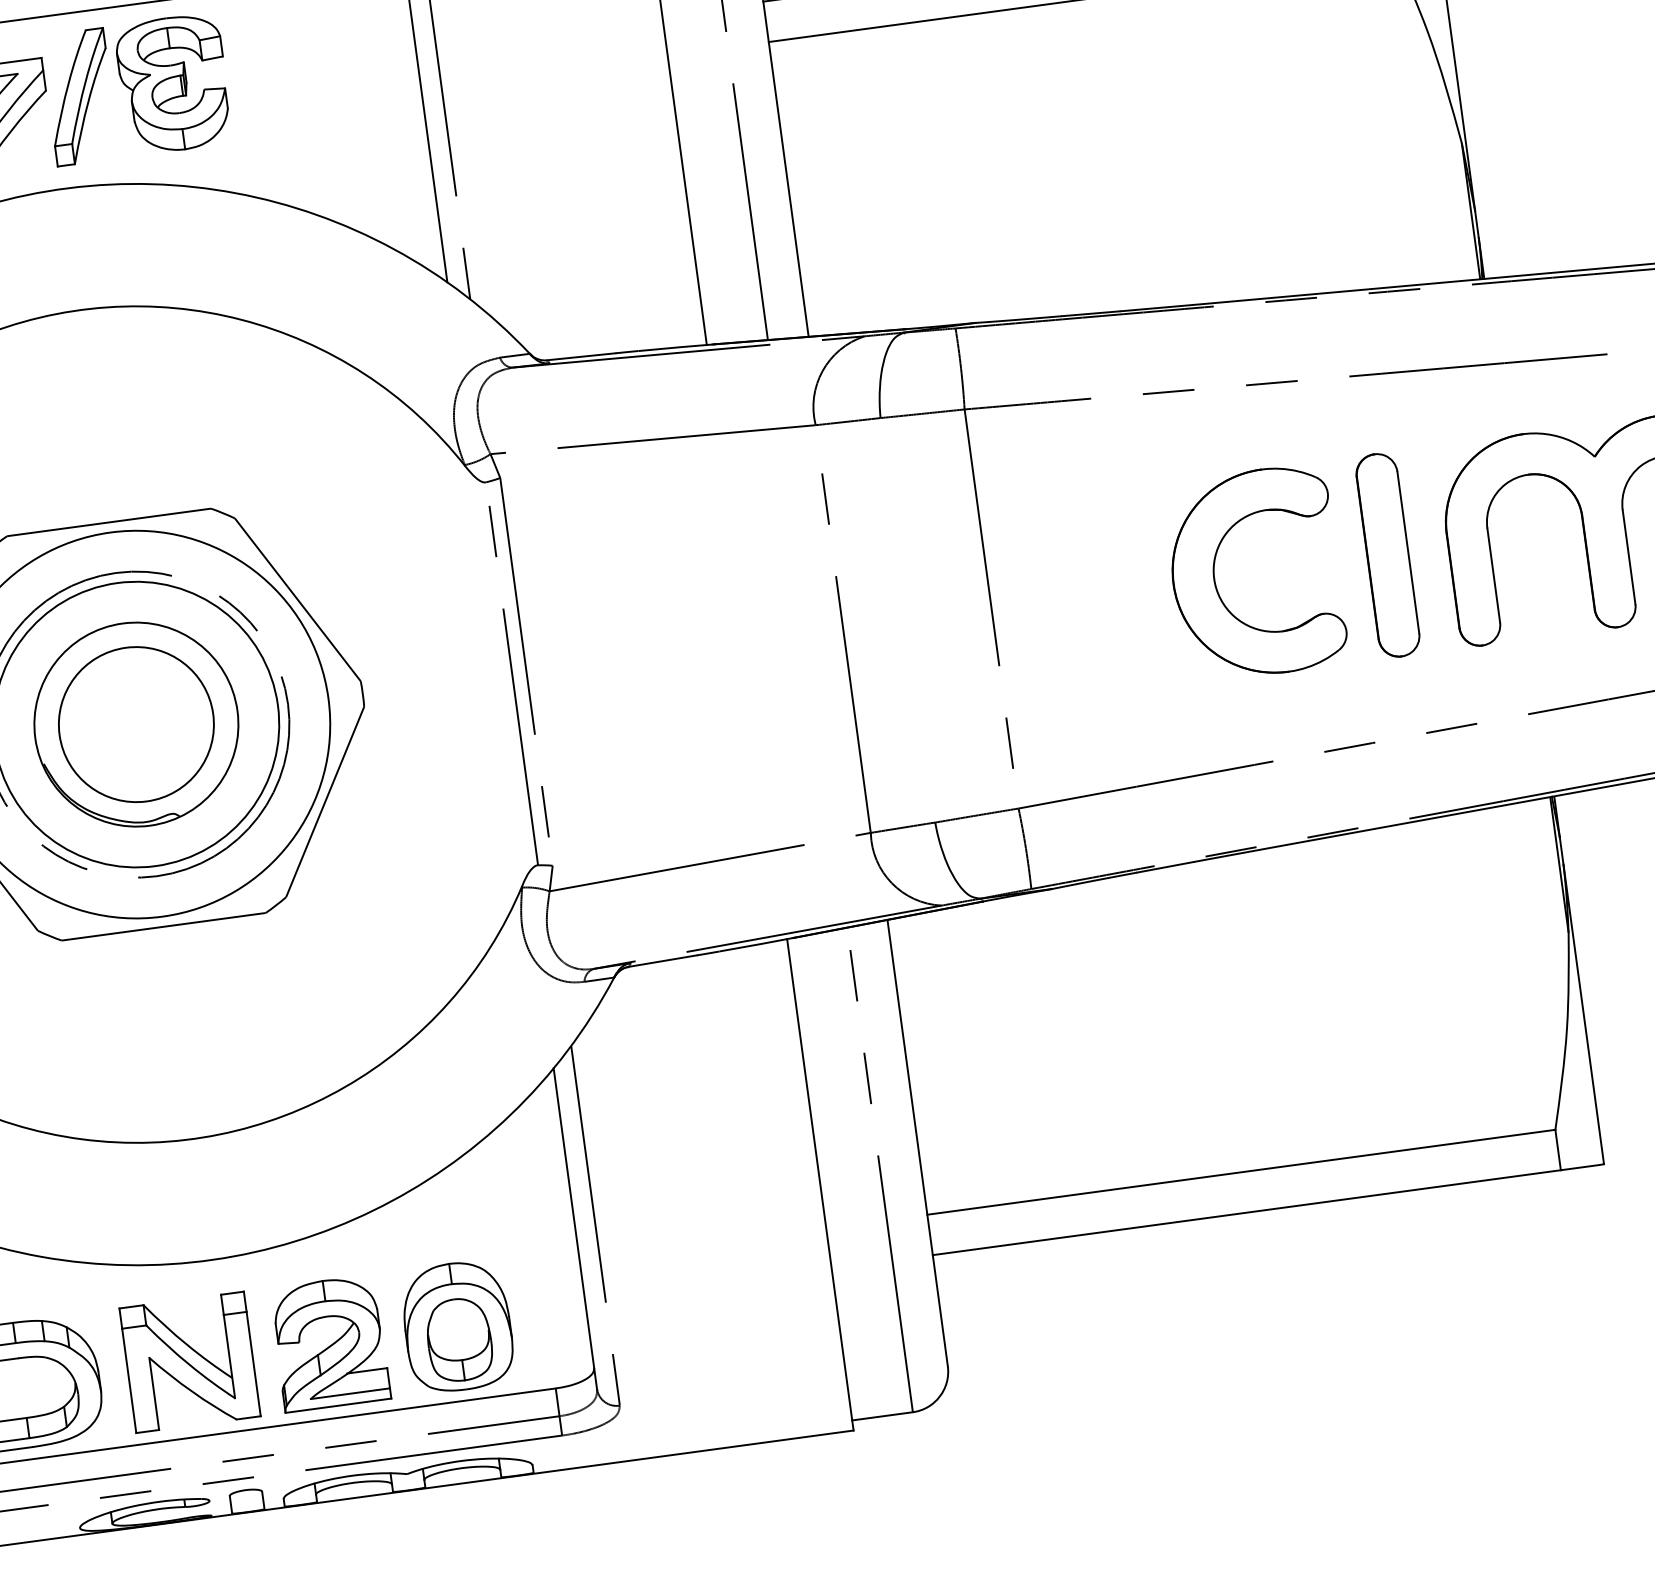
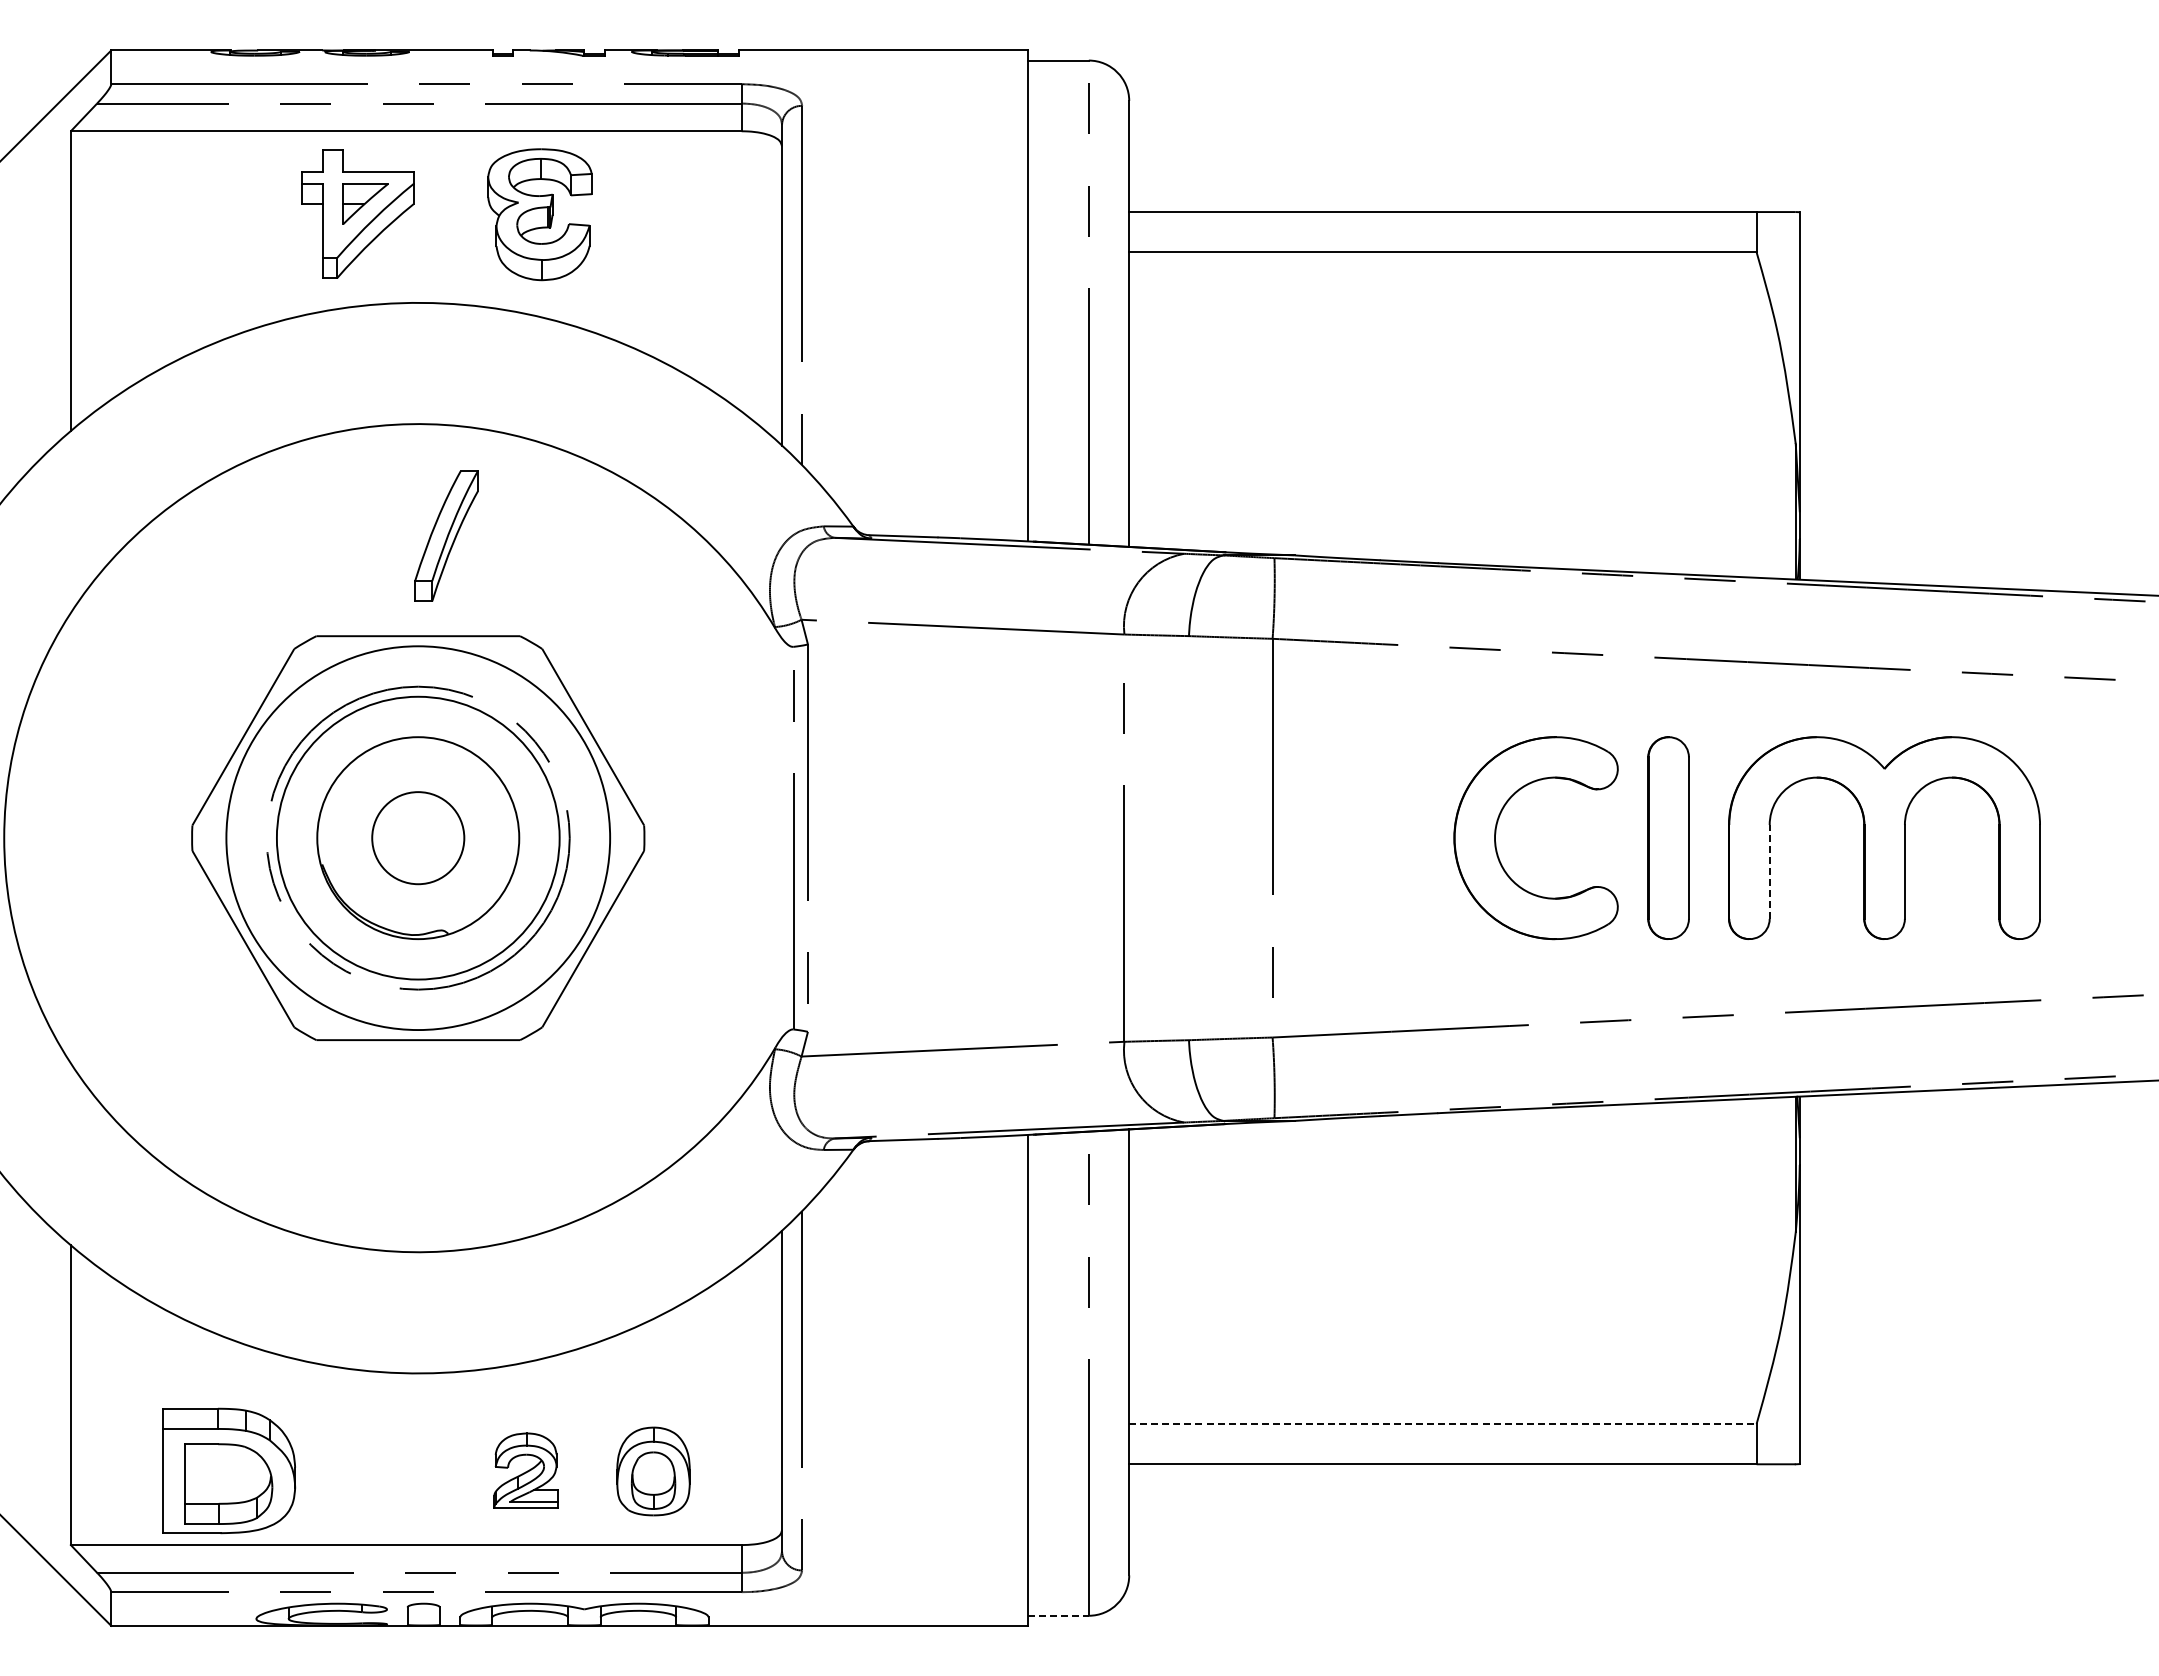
part: (80, 96) -> (446, 535), moved
line: (1493, 575) -> (1769, 871), solid -> dashed
circle: (136, 723) -> (418, 837), size x0.6
line: (1240, 1171) -> (1442, 1423), solid -> dashed
part: (457, 1326) -> (653, 1471), size x0.7
part: (329, 1343) -> (525, 1470), size x0.6
part: (190, 1361) -> (386, 1470), removed
line: (883, 1415) -> (1059, 1615), solid -> dashed

